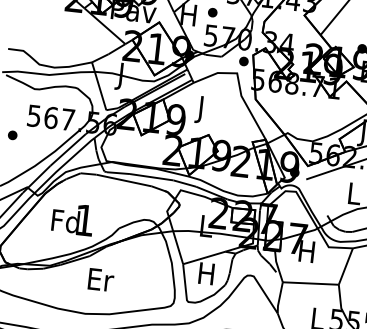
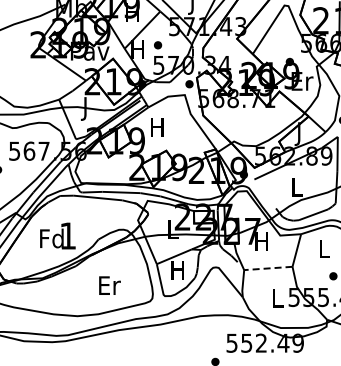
text: (201, 109) -> (157, 129), J -> H
text: (100, 279) -> (109, 285), moved
line: (309, 283) -> (267, 268), solid -> dashed

